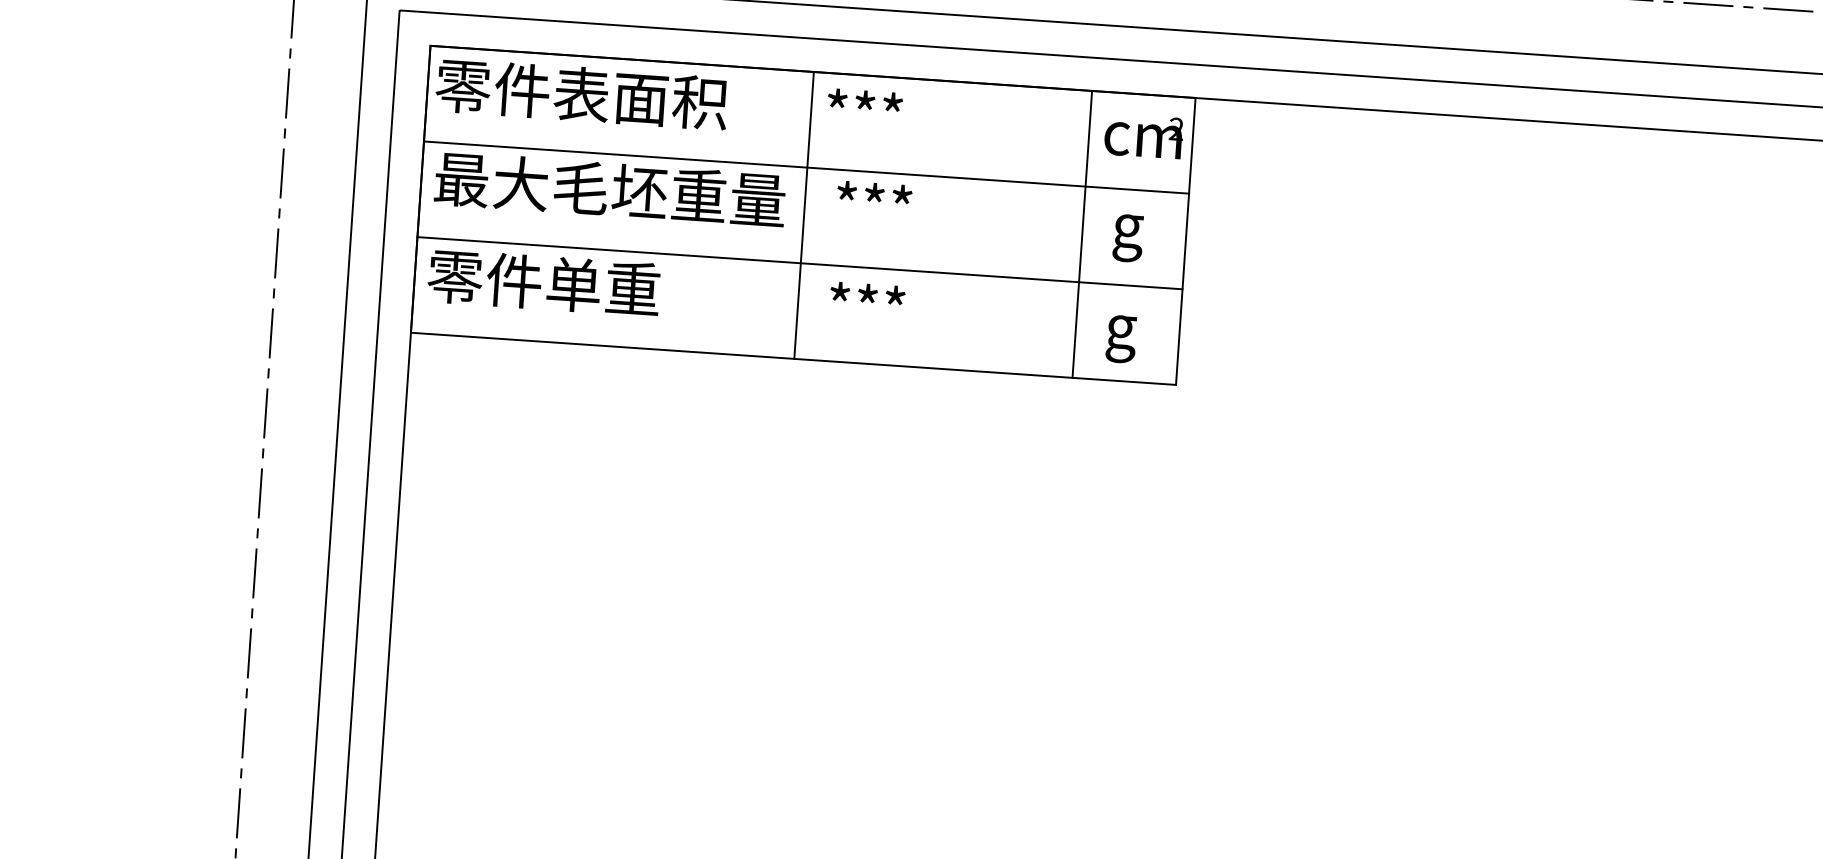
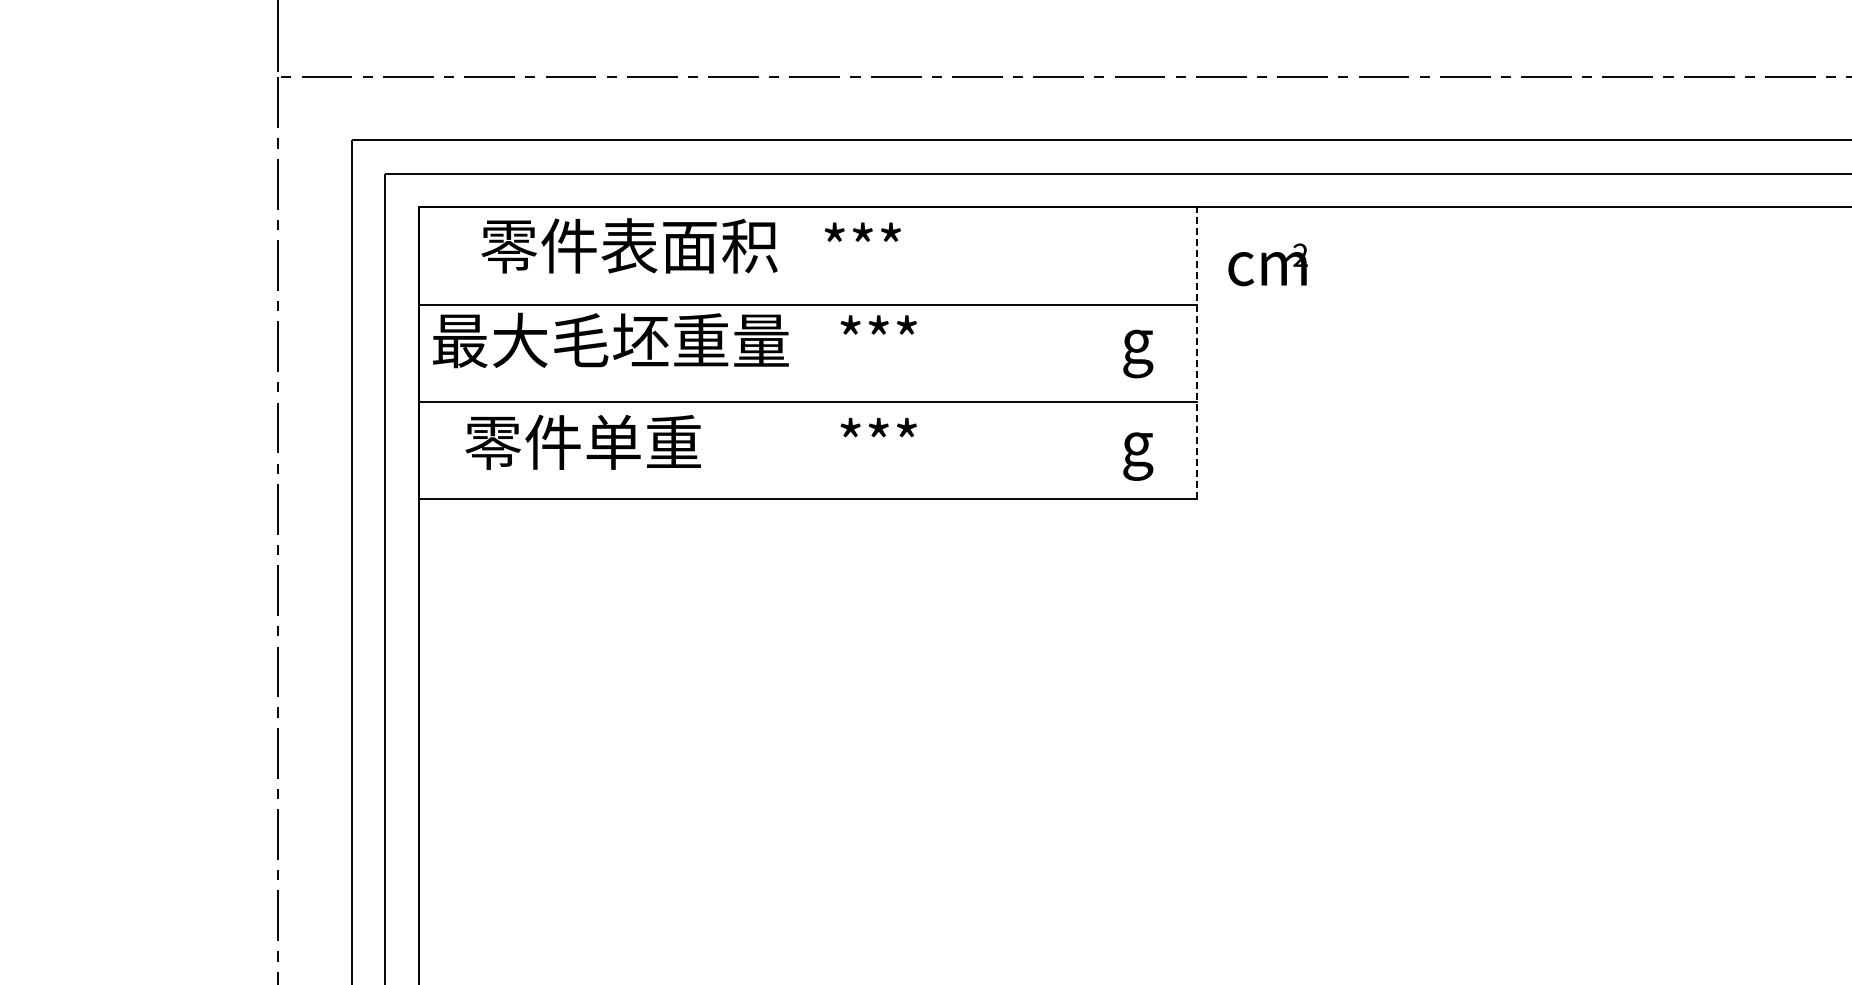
text: (581, 93) -> (629, 245), moved
text: (1143, 136) -> (1267, 264), moved
line: (803, 214) -> (808, 352), removed
line: (1082, 233) -> (1091, 352), removed
line: (1185, 241) -> (1196, 353), solid -> dashed
text: (543, 281) -> (582, 441), moved

